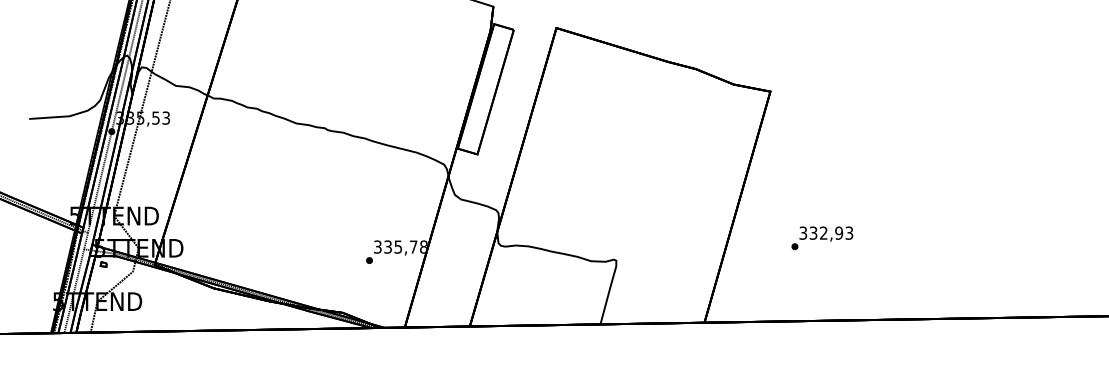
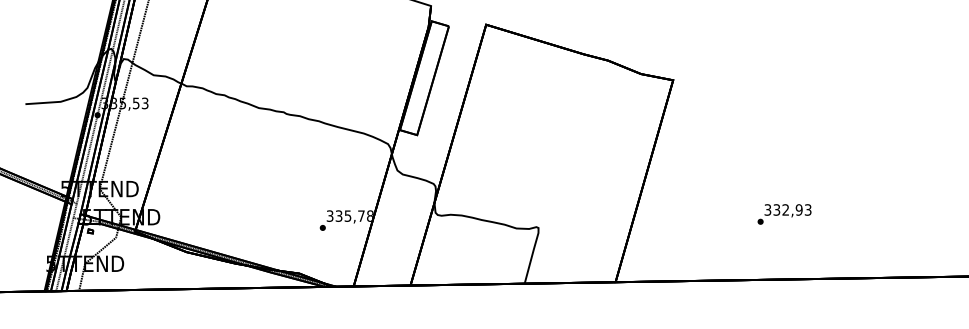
text: (822, 238) -> (784, 214), moved

